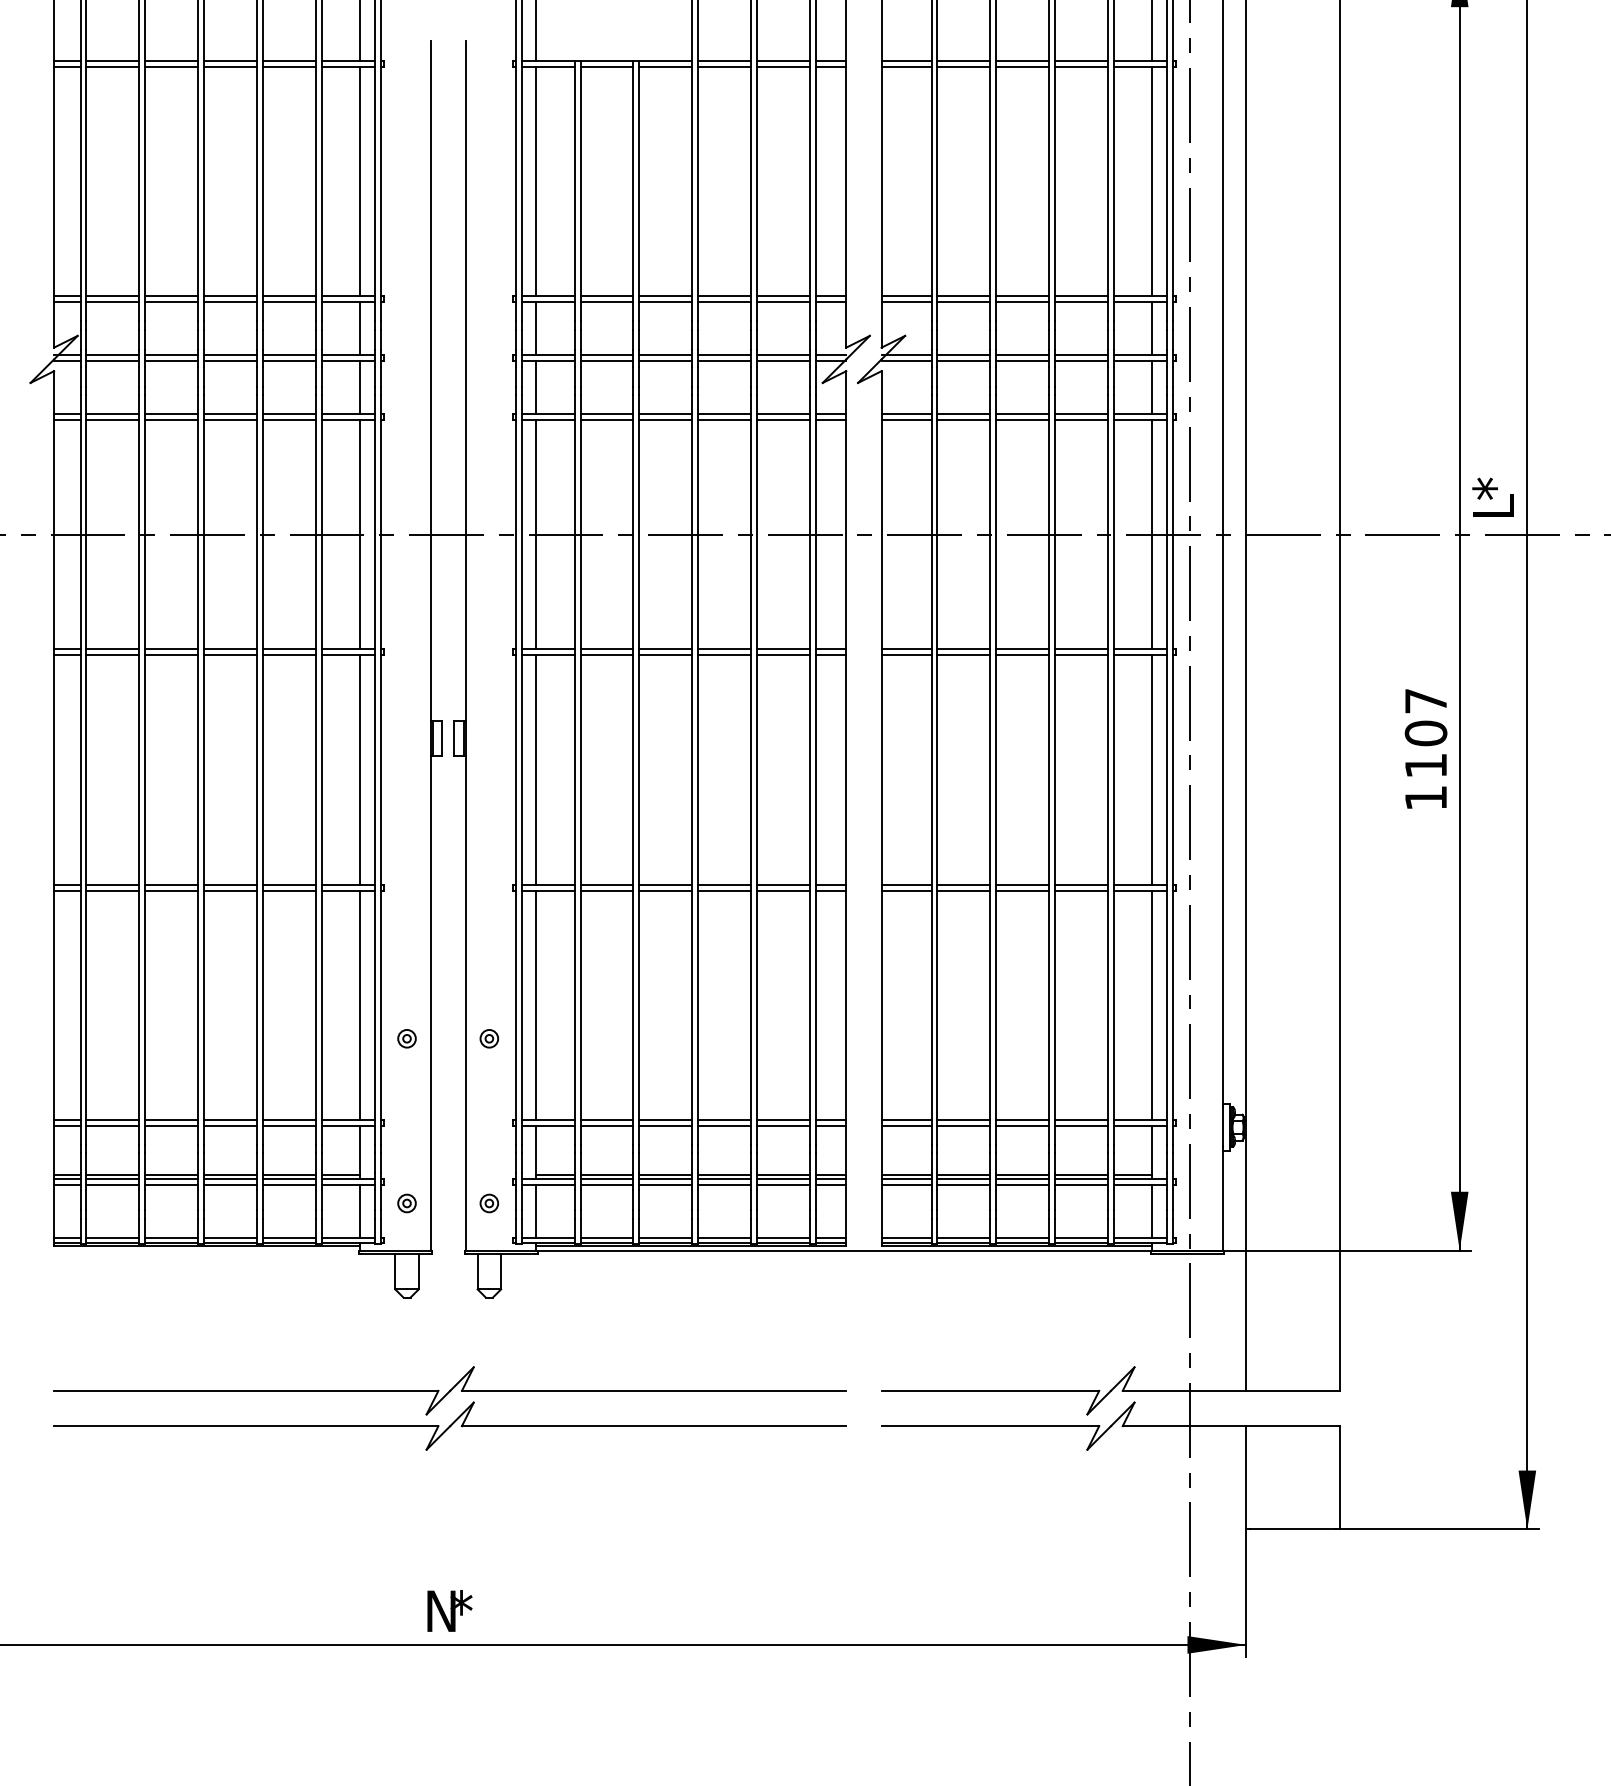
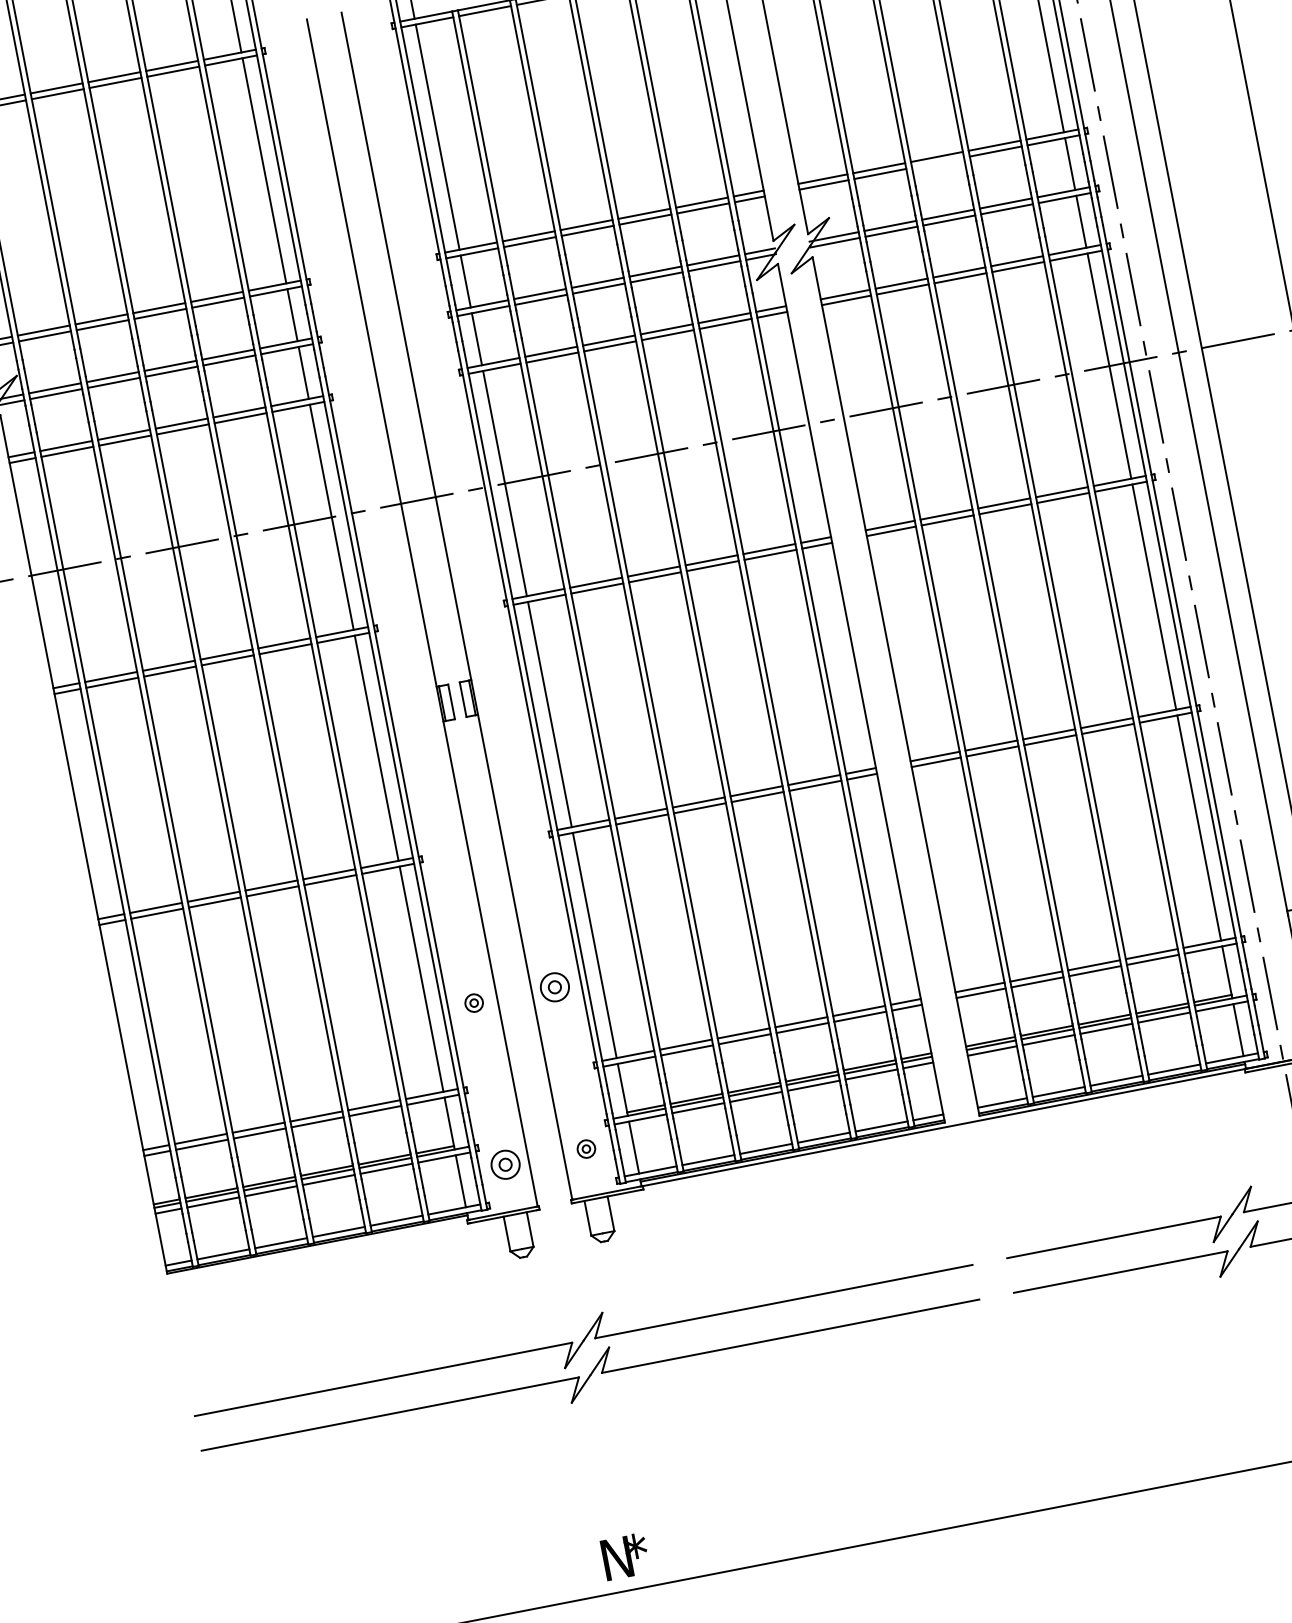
line: (1022, 302) -> (937, 162), removed
part: (489, 1038) -> (555, 987), size x1.6
part: (406, 1203) -> (505, 1164), size x1.6

